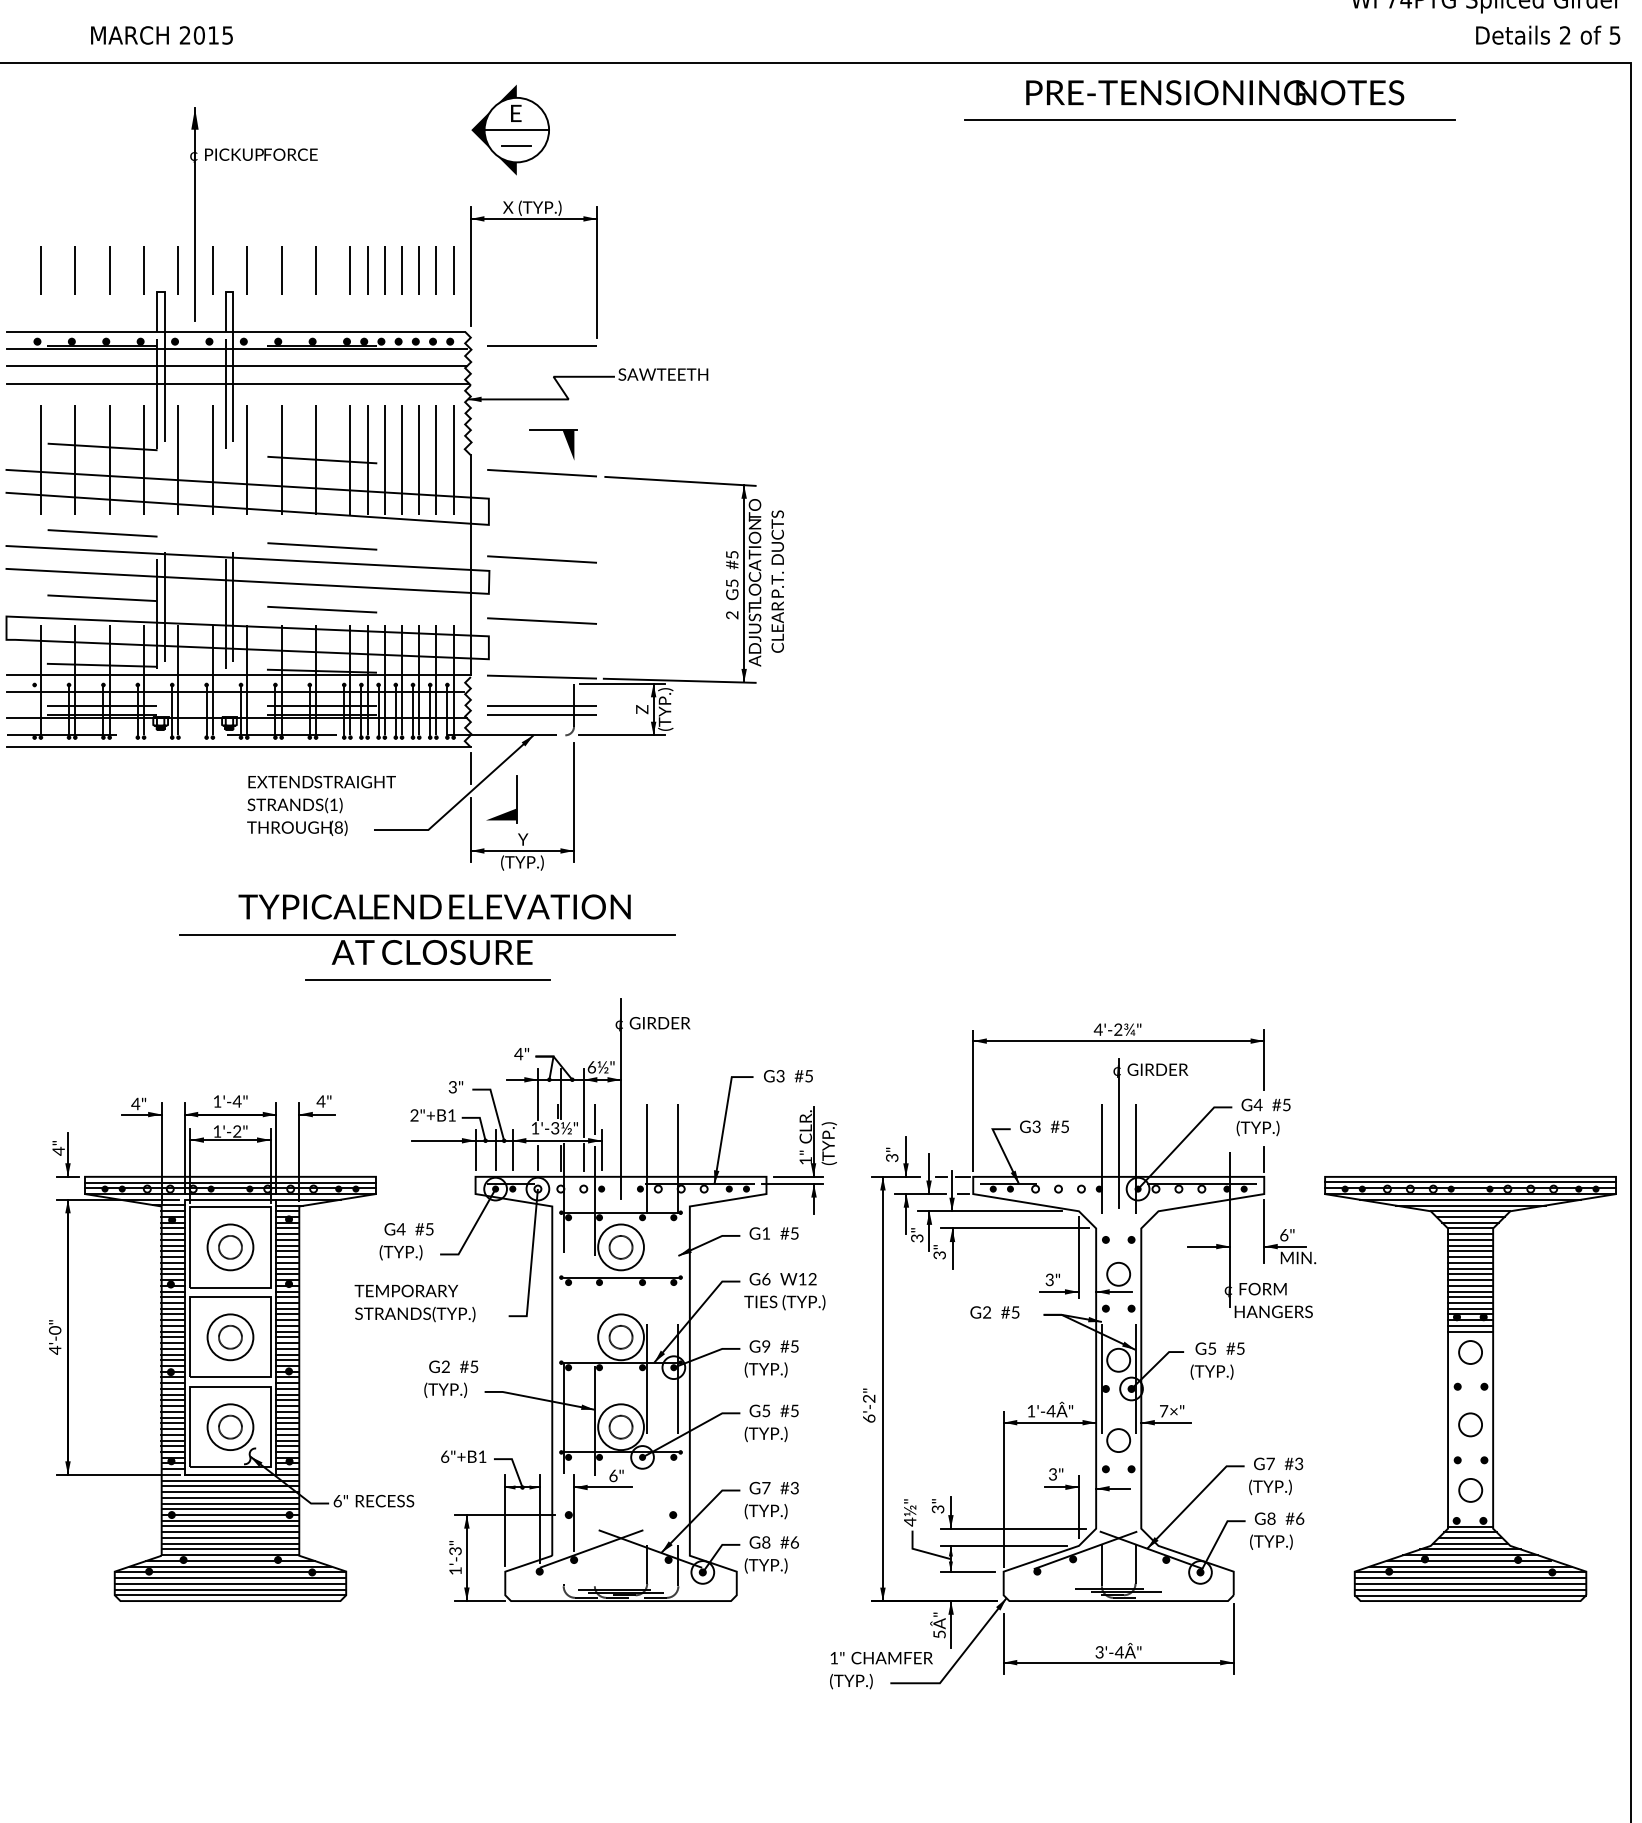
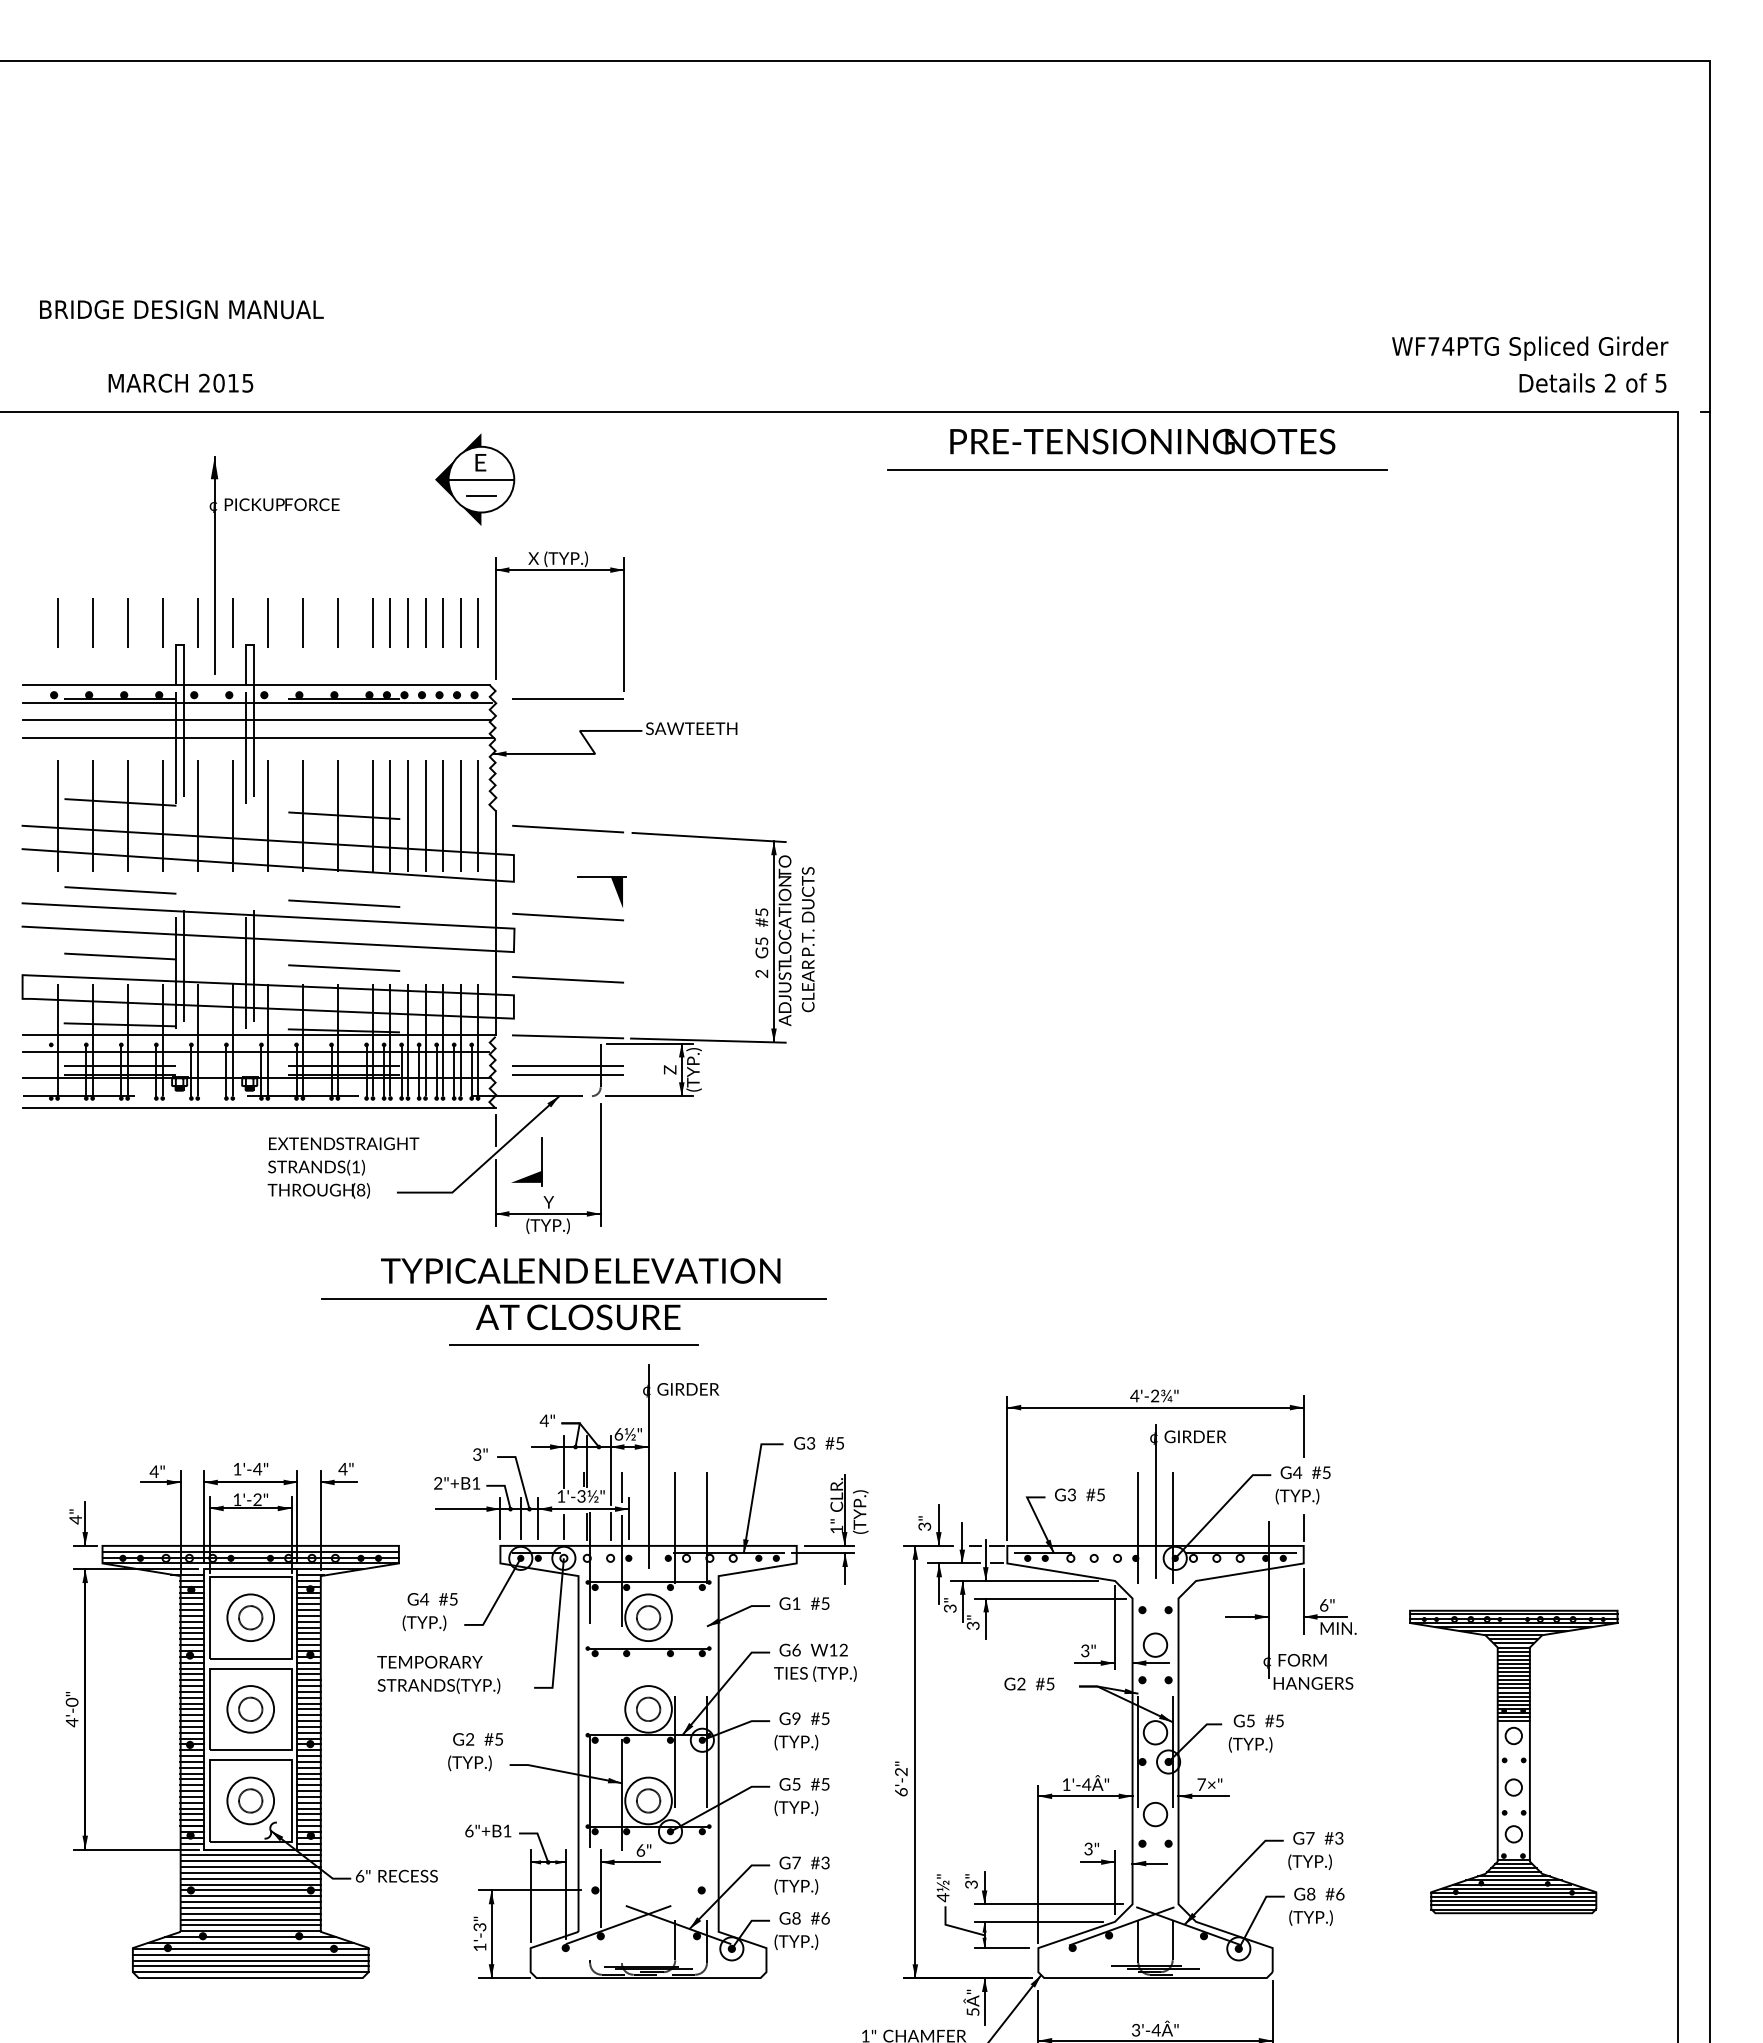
part: (1209, 100) -> (1137, 449), moved
part: (511, 129) -> (475, 479), moved
part: (565, 437) -> (613, 884), moved
part: (427, 936) -> (573, 1301), moved
part: (1470, 1388) -> (1513, 1761), size x0.7

